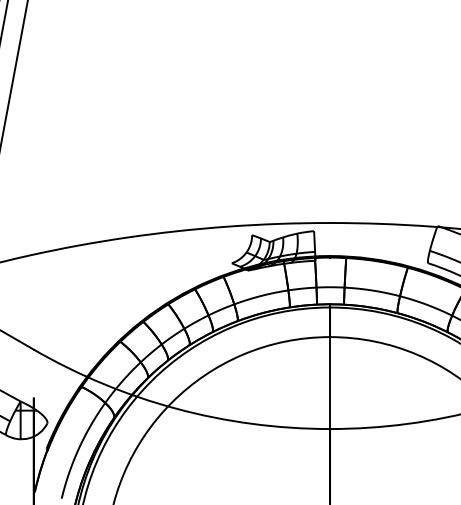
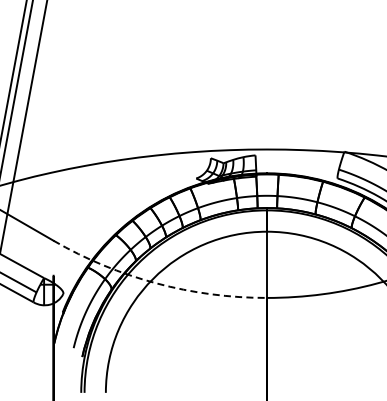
arc: (176, 408) -> (156, 283), solid -> dashed

